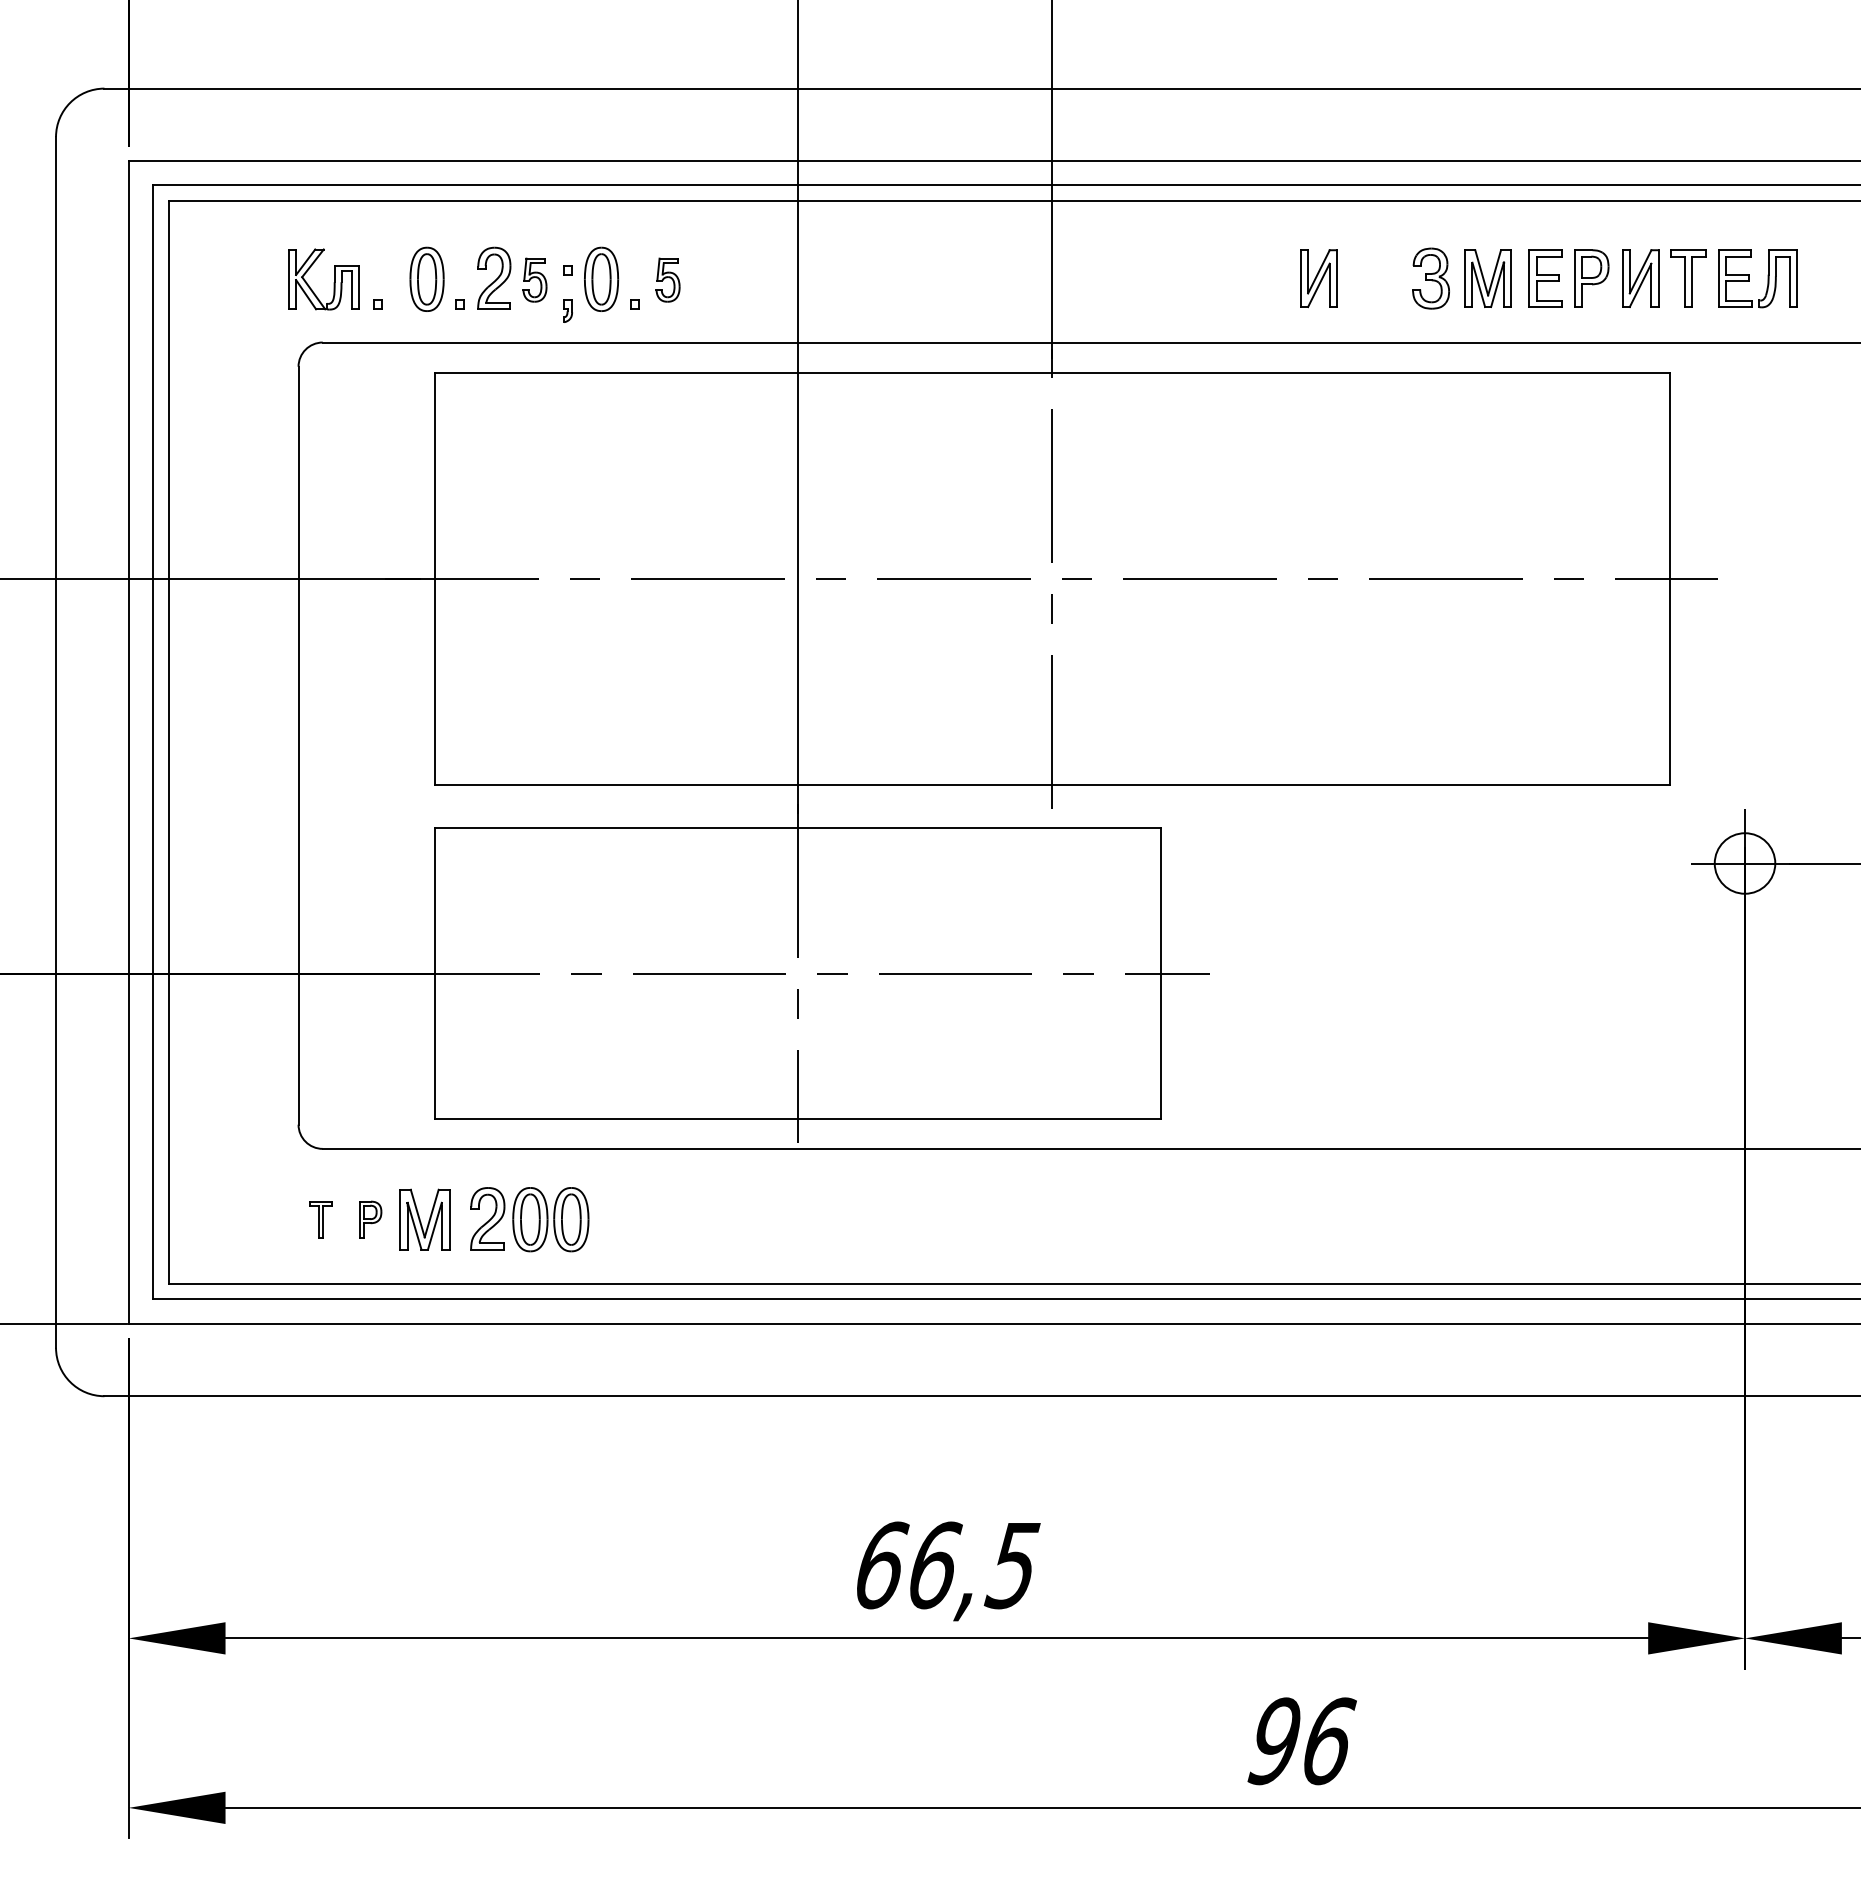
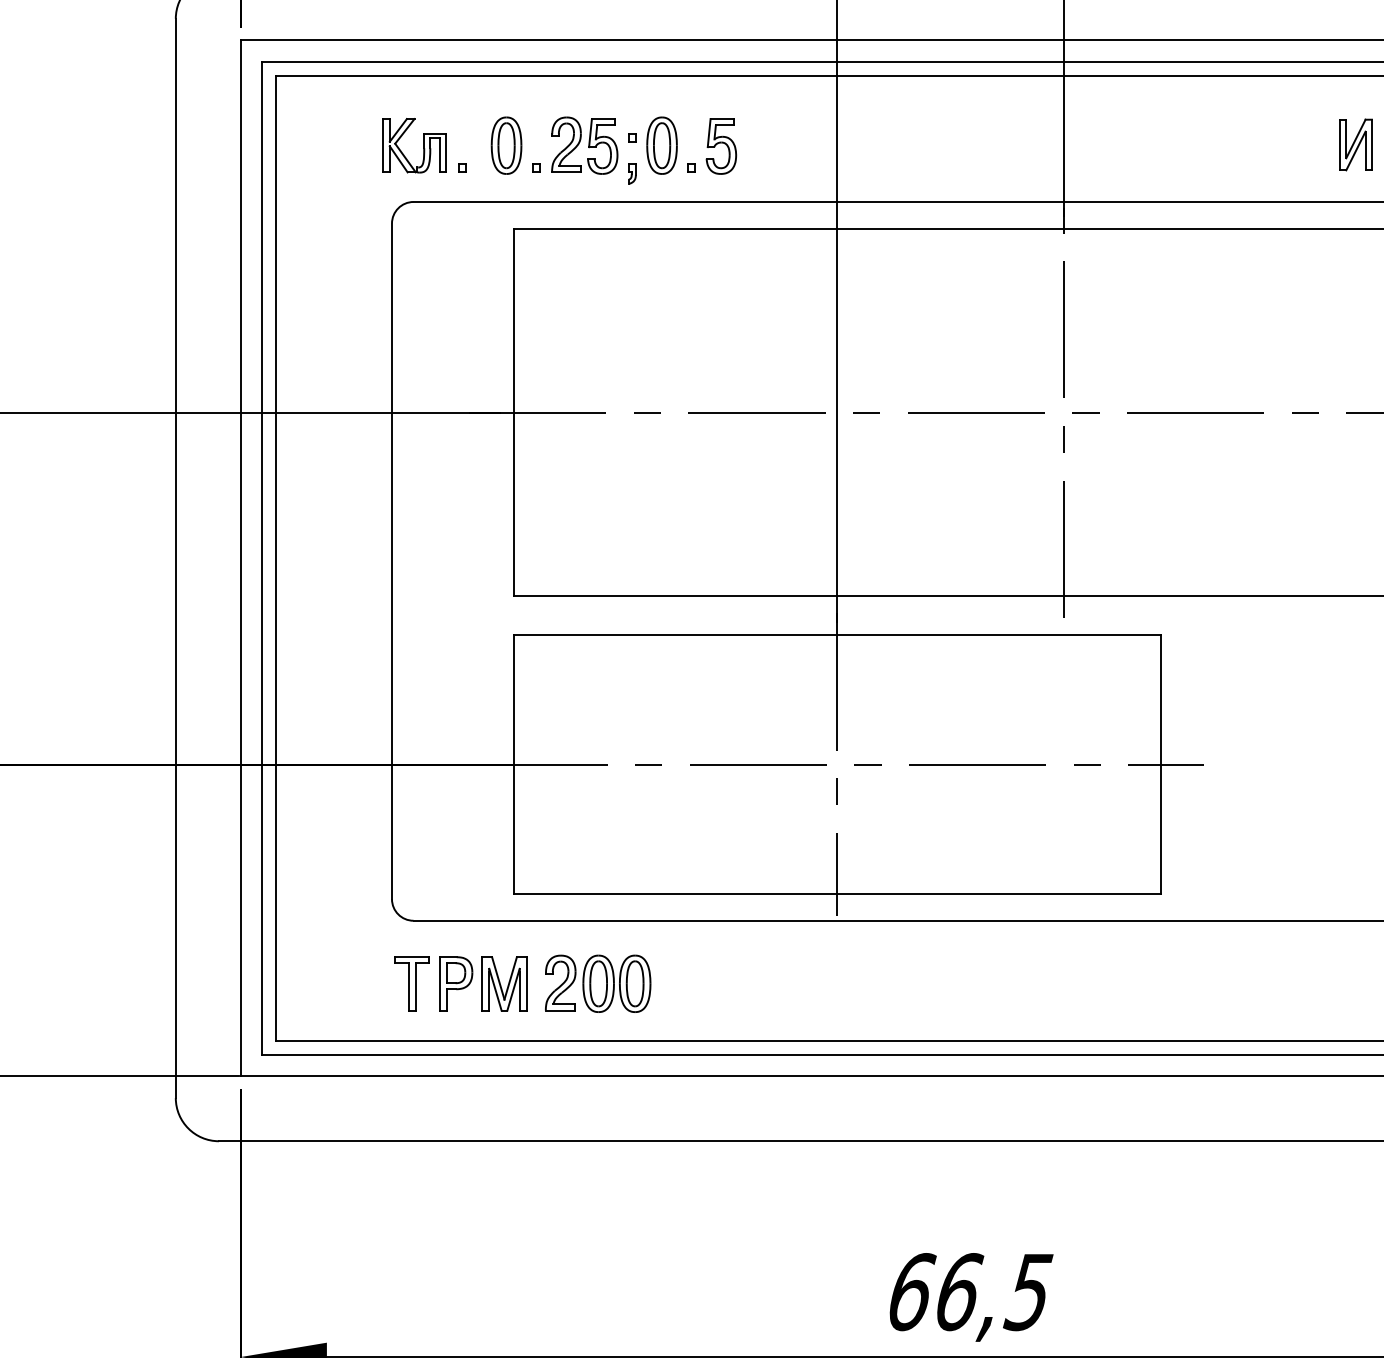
part: (1318, 278) -> (1355, 144), moved
part: (534, 279) -> (602, 145), size x1.43
part: (667, 279) -> (720, 145), size x1.43
part: (320, 1219) -> (411, 983), size x1.67
part: (370, 1219) -> (456, 983), size x1.67

